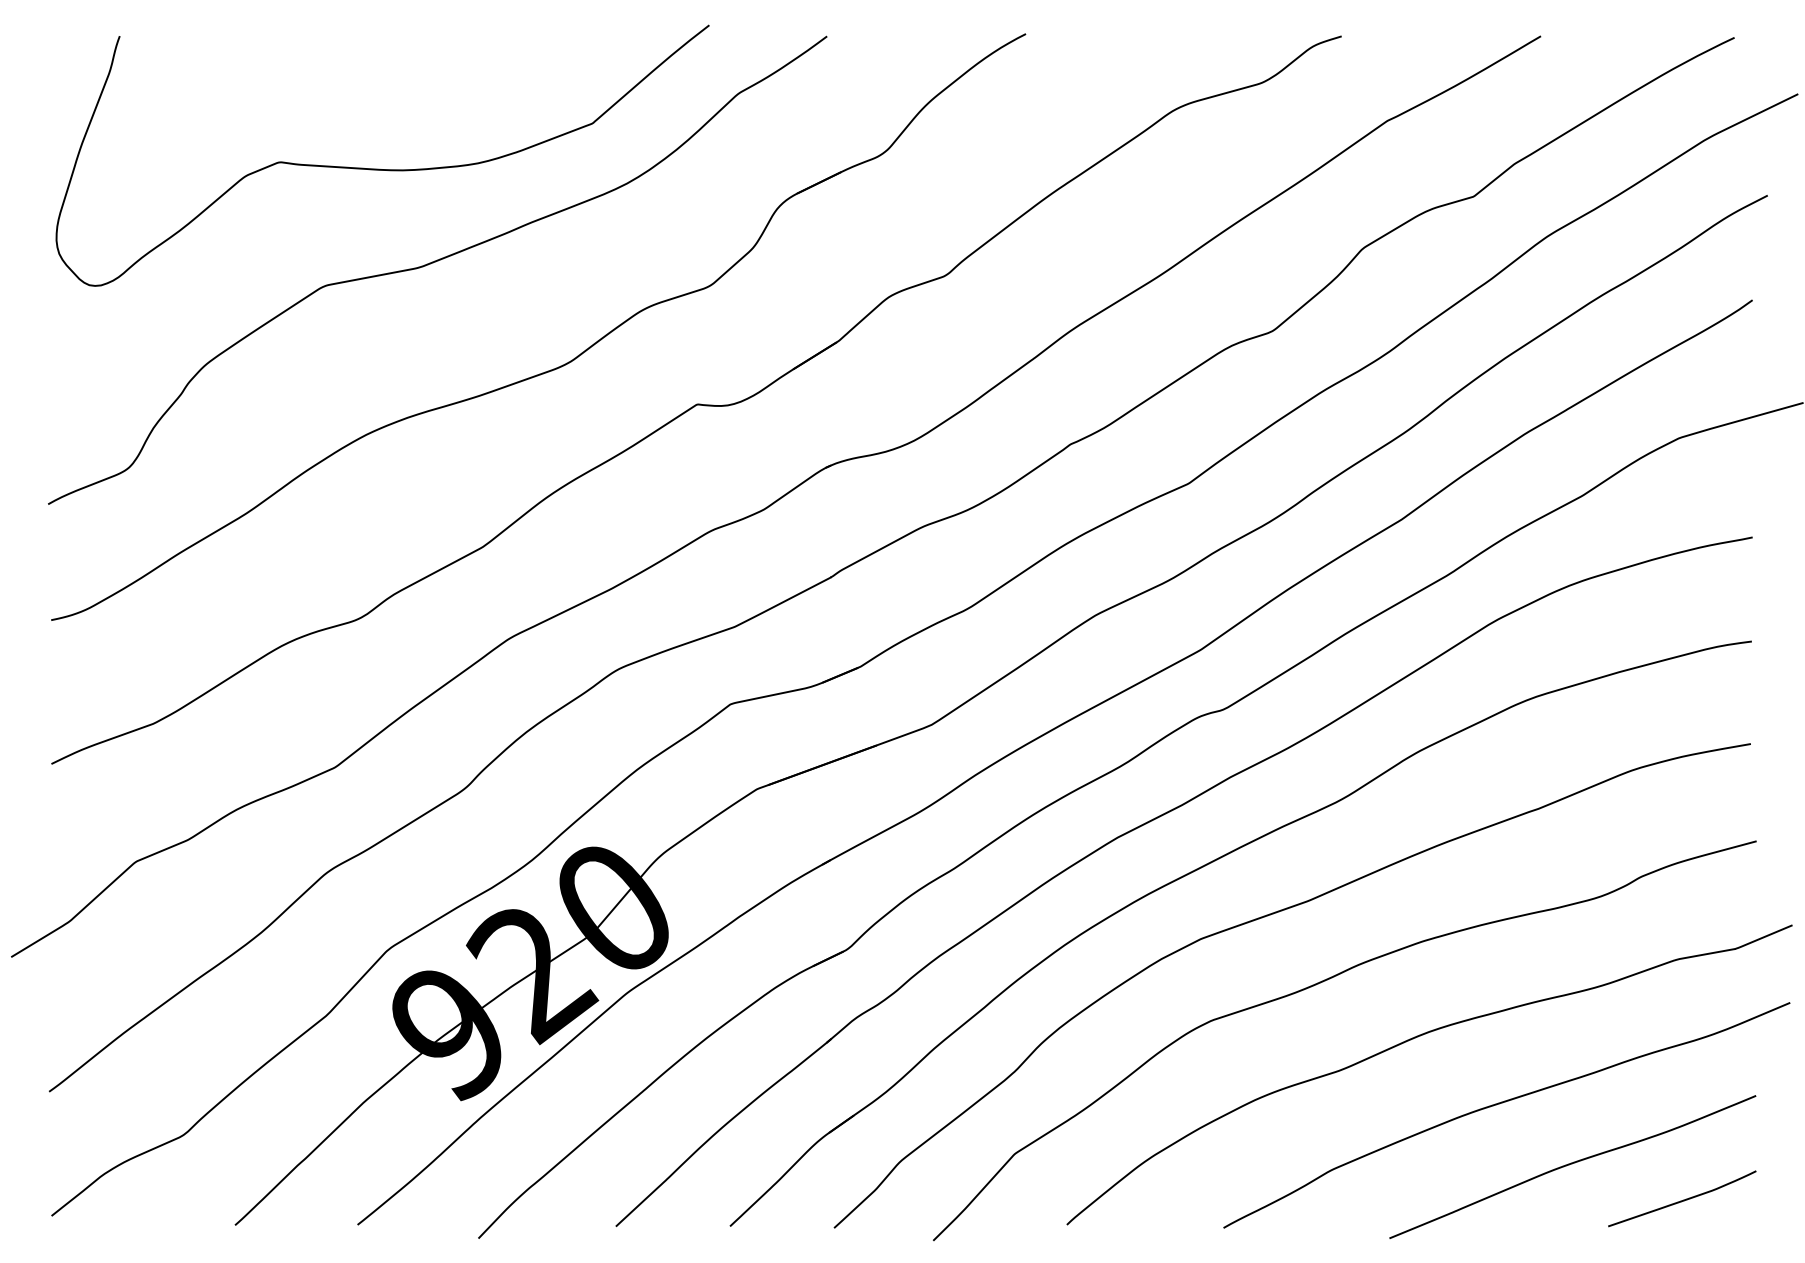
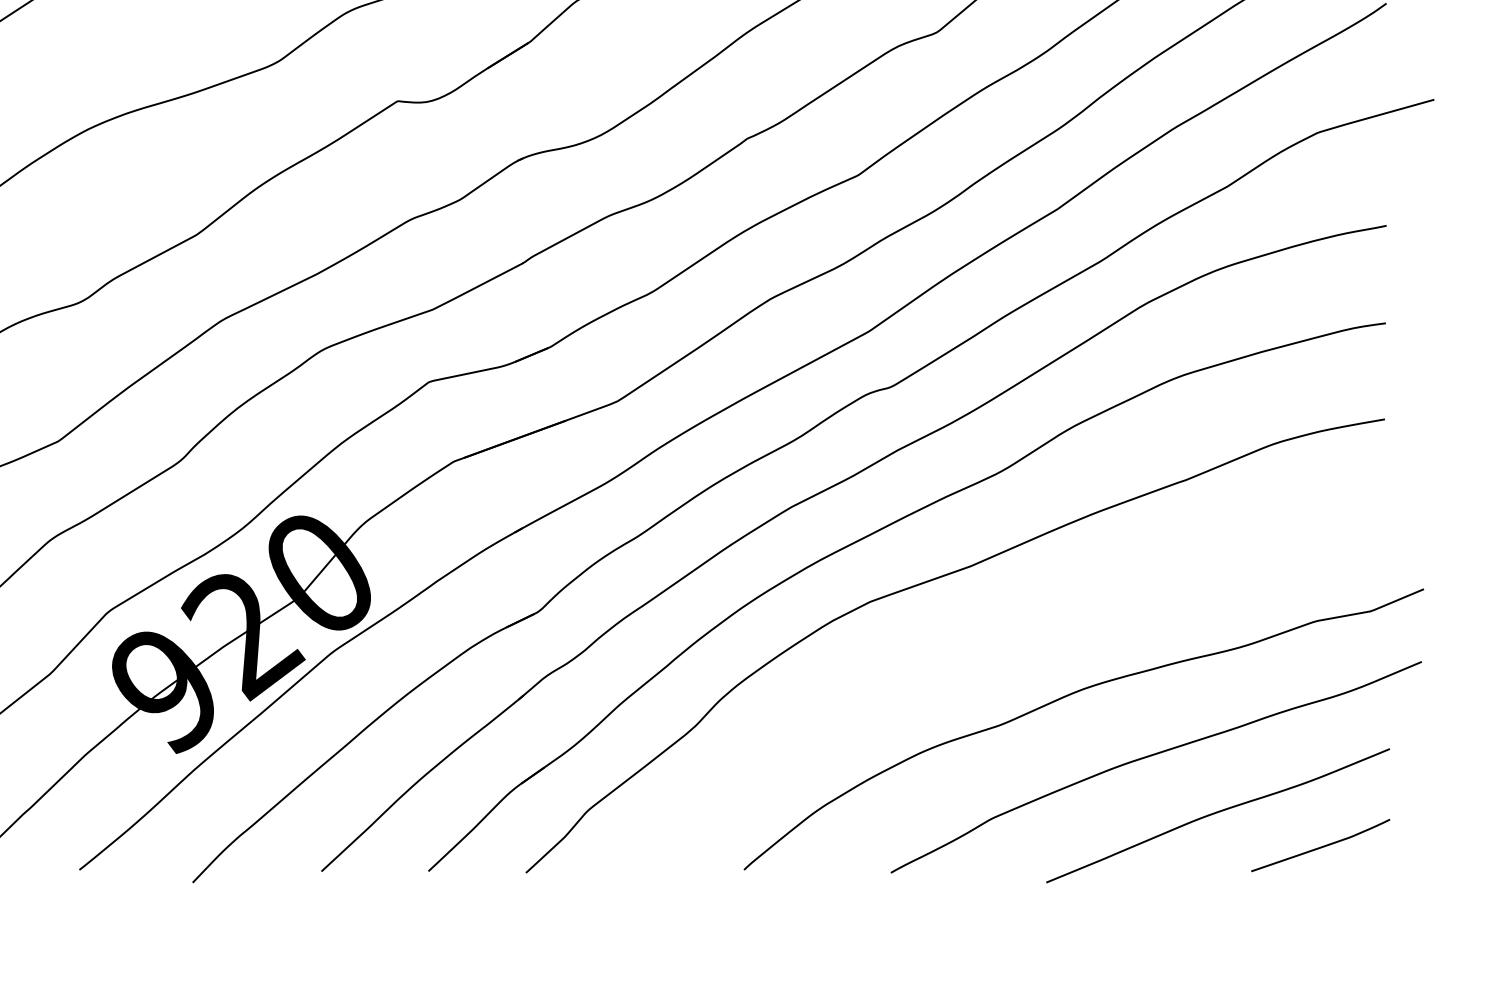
curve: (1323, 982) -> (984, 642), removed

